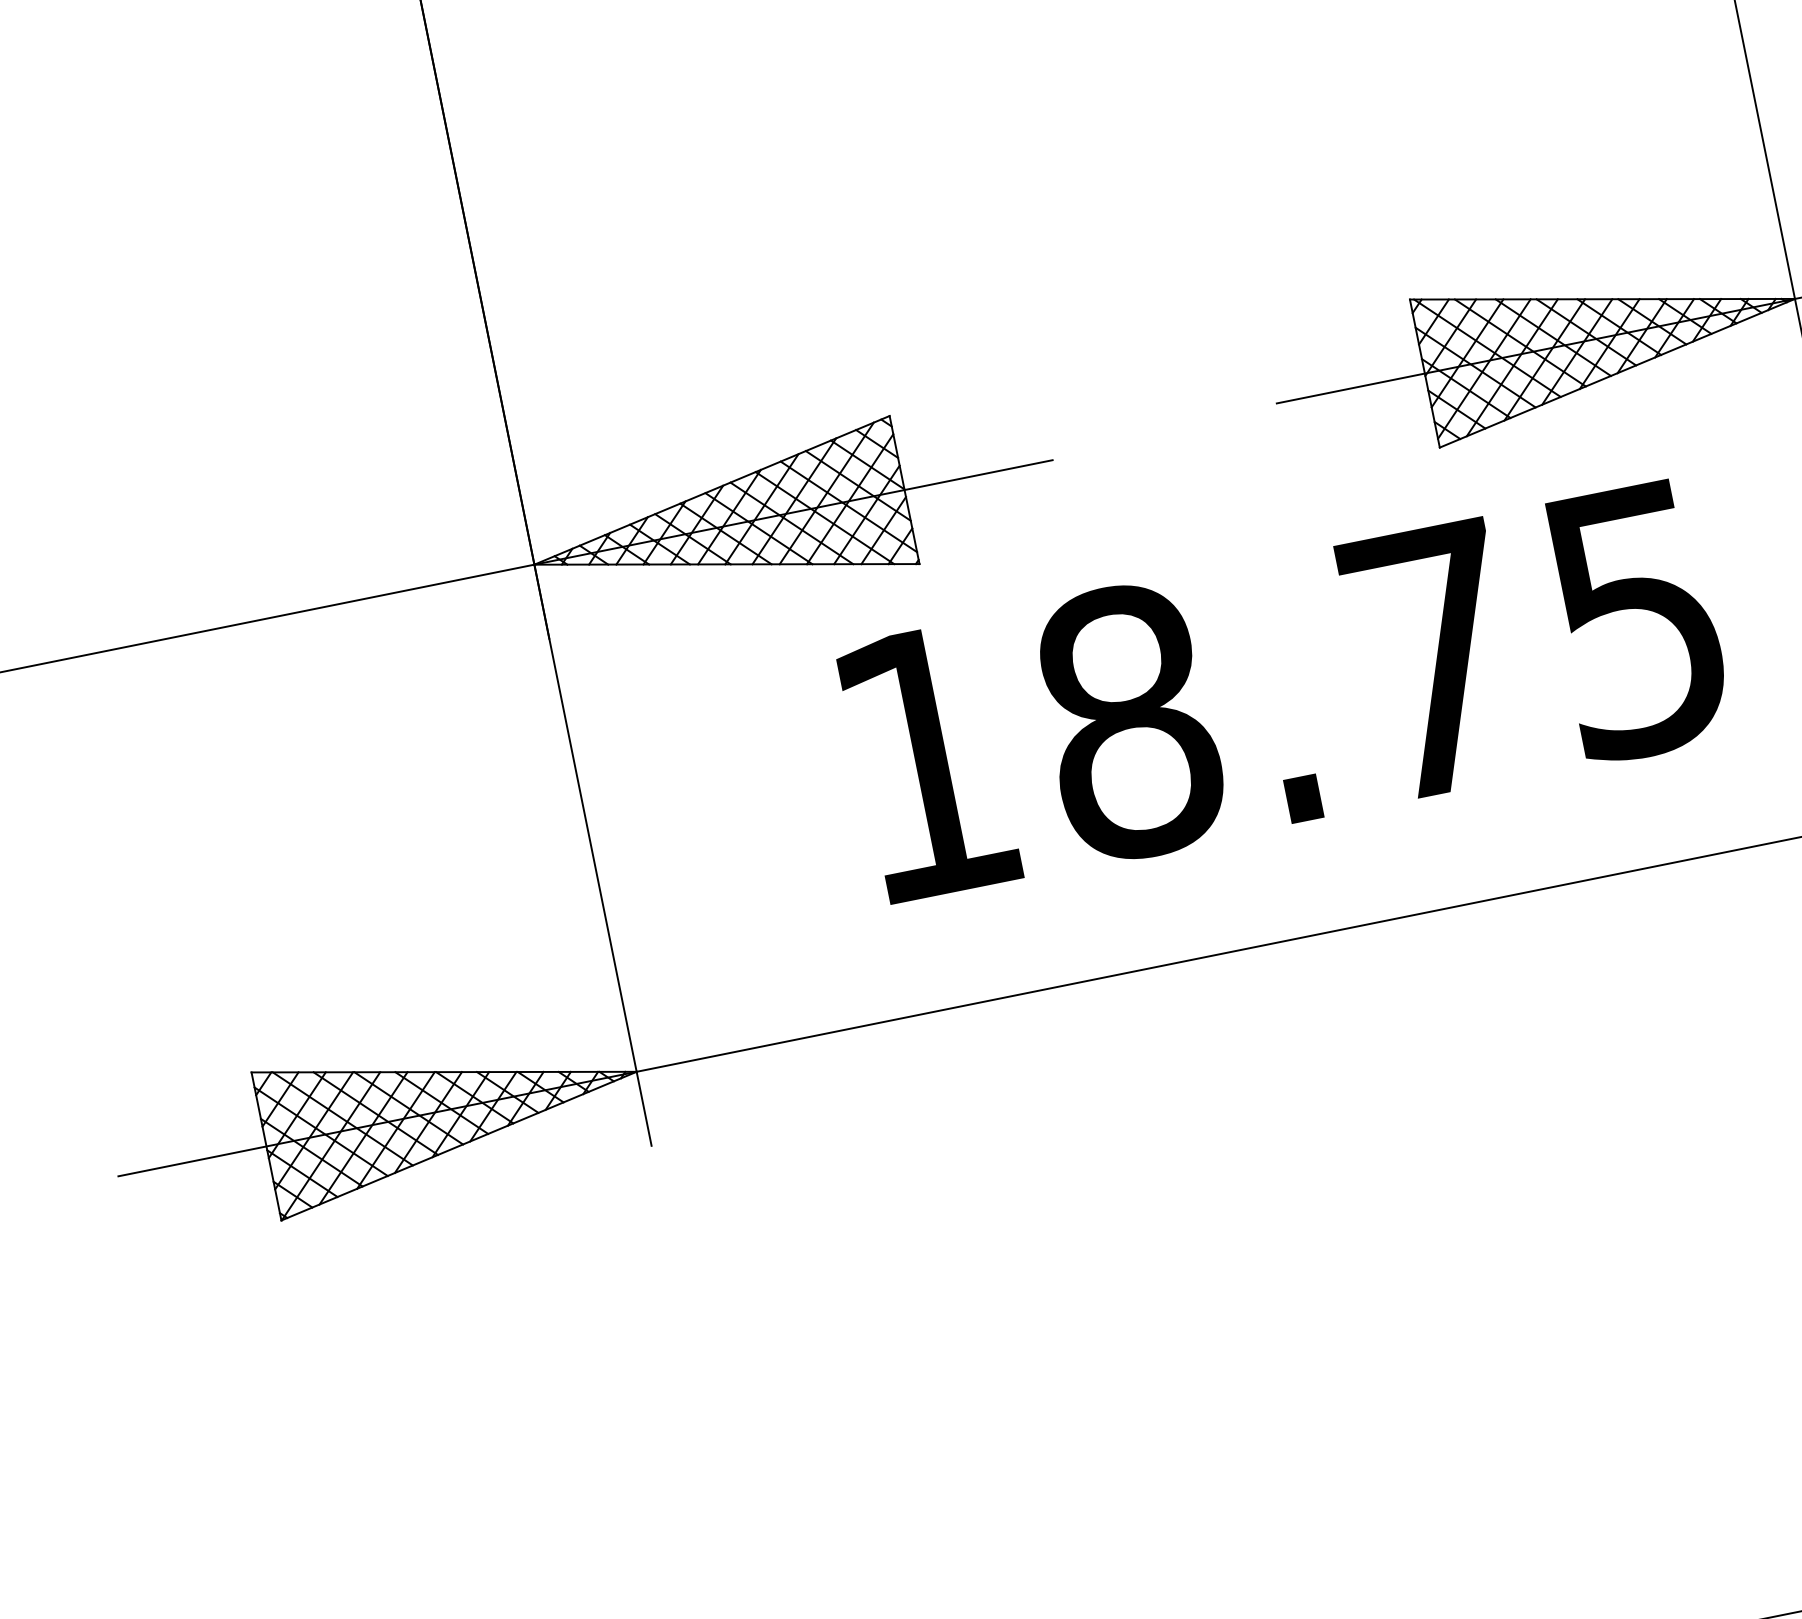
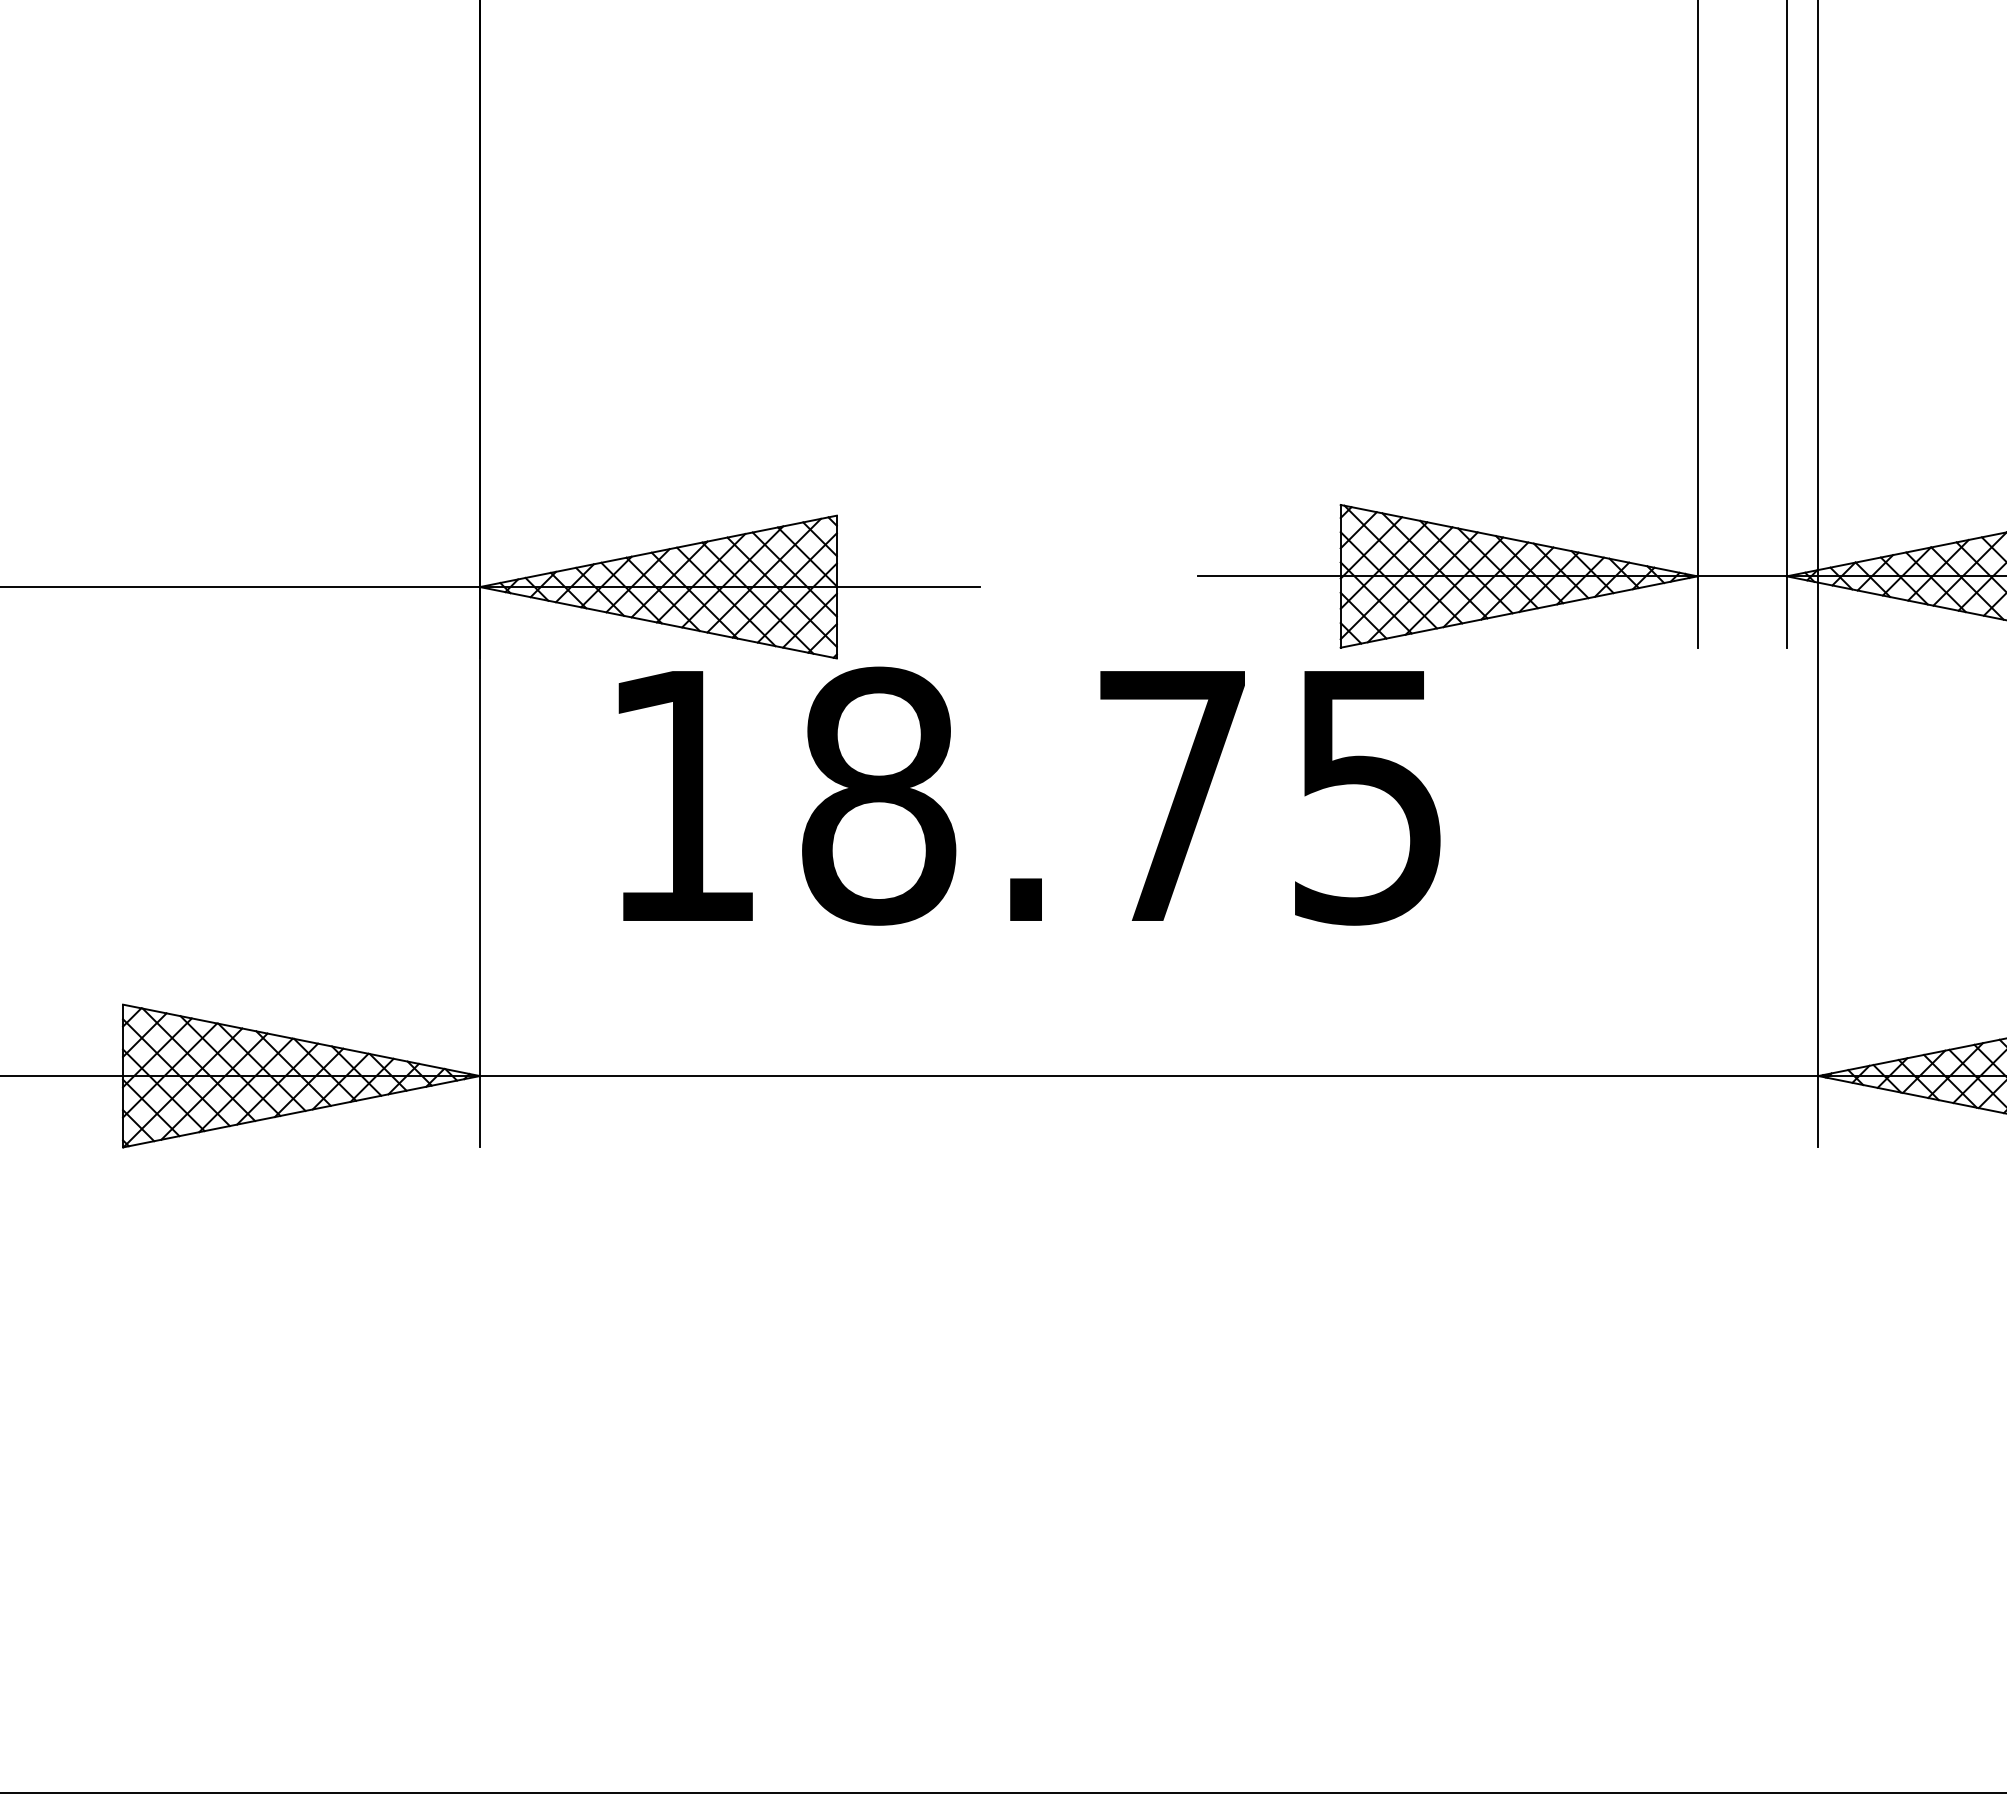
text: (1285, 690) -> (1029, 795), moved

